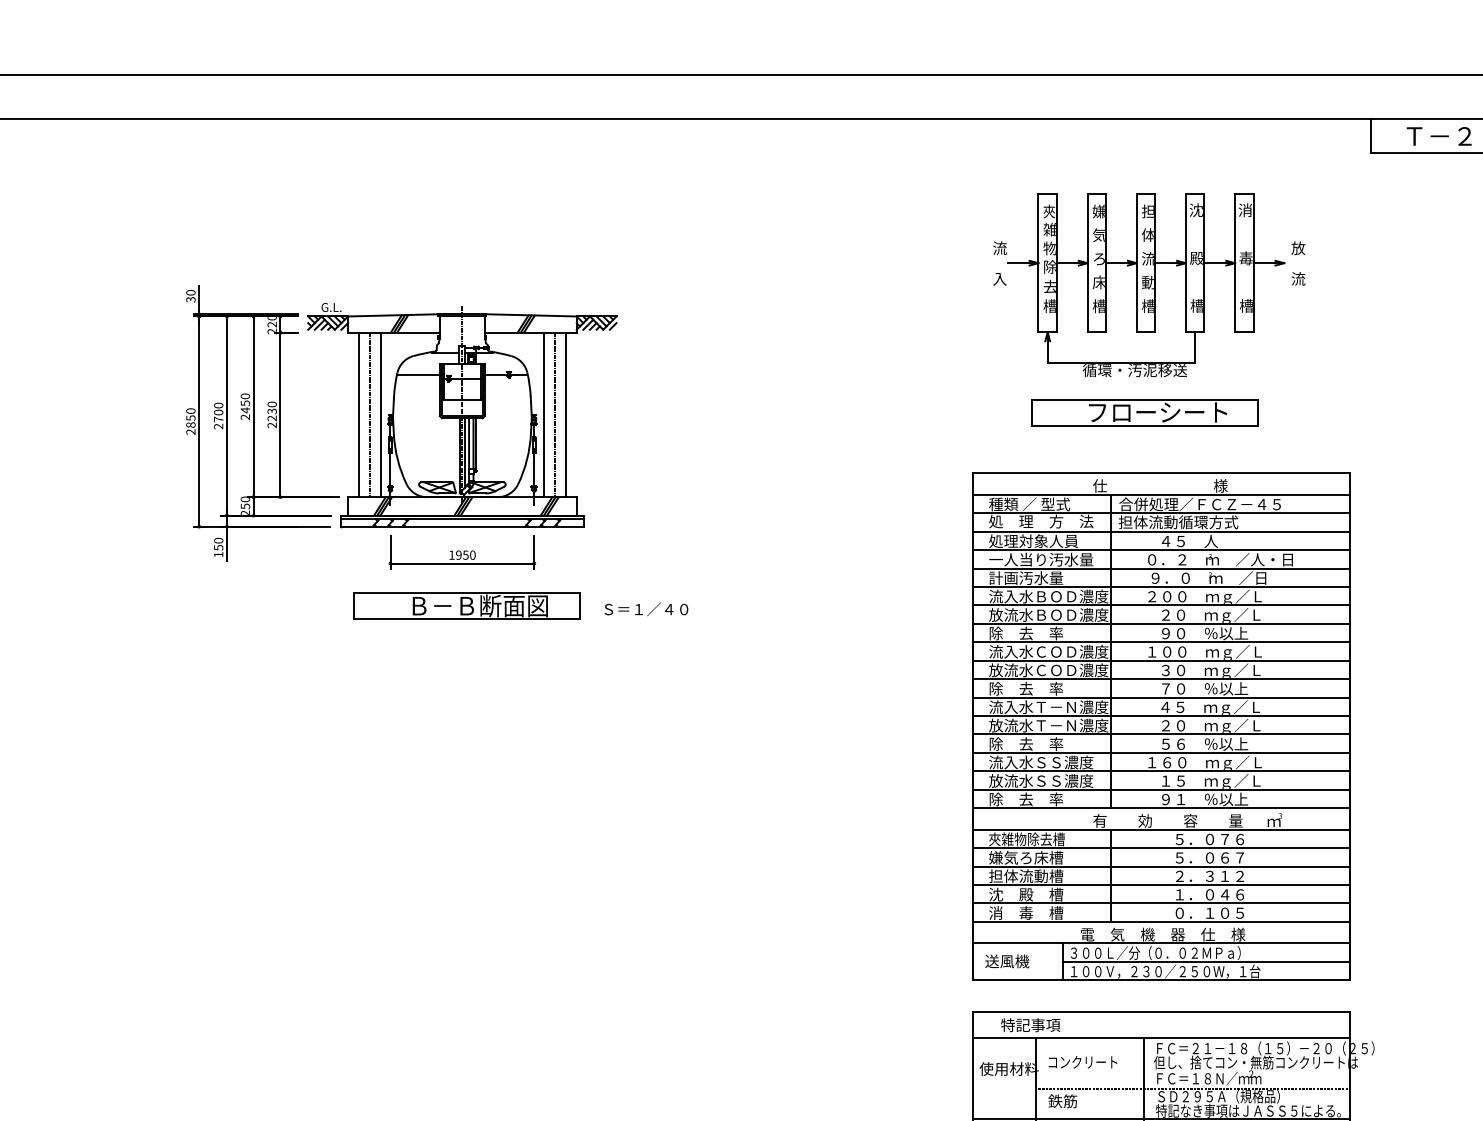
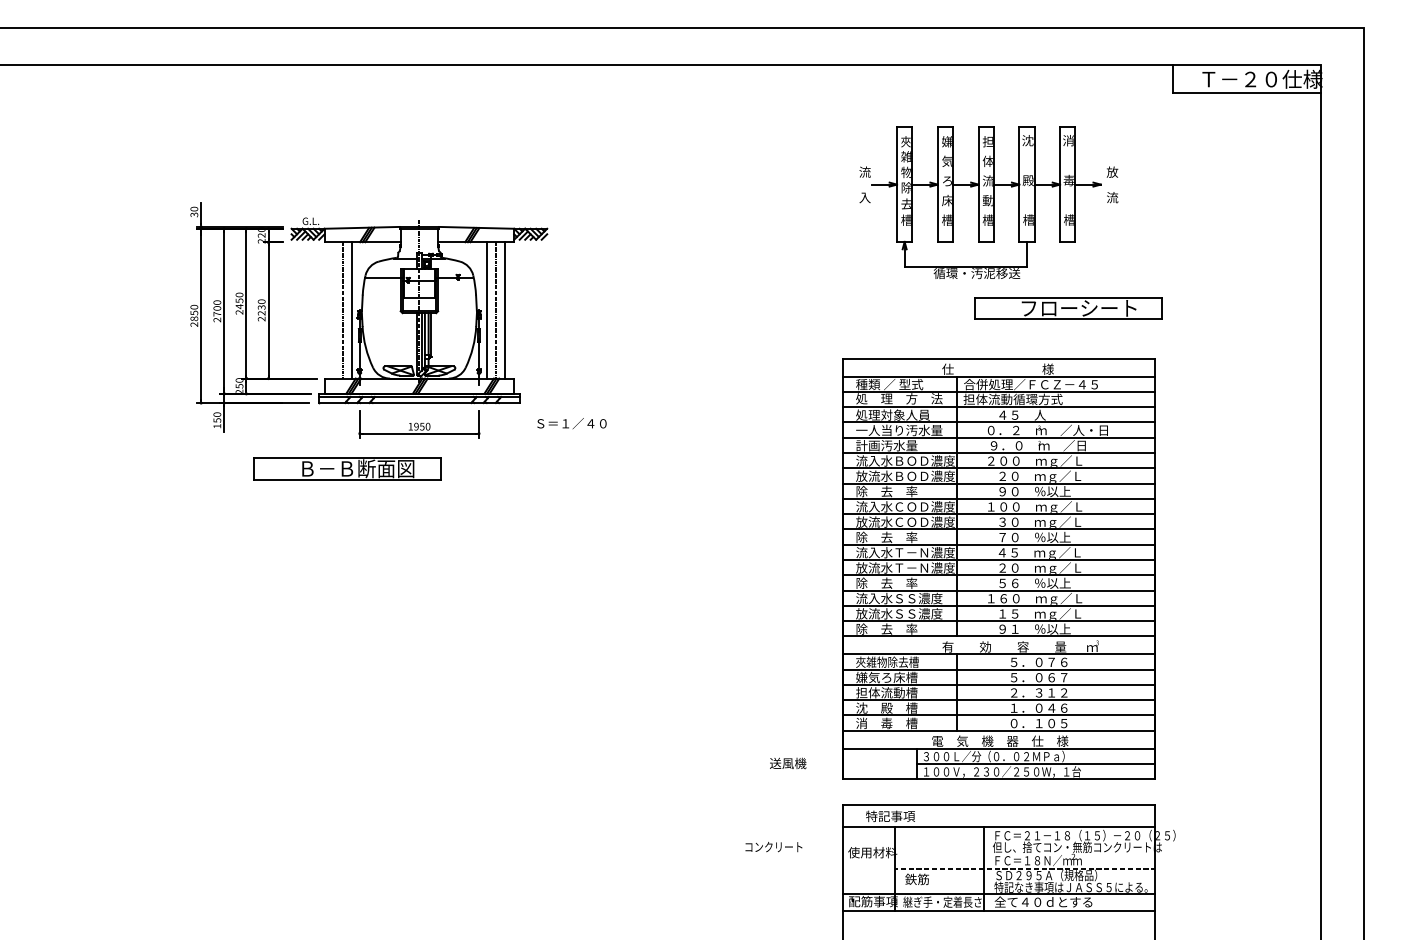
part: (1145, 412) -> (1068, 308), moved
line: (358, 415) -> (333, 310), removed
part: (467, 605) -> (347, 468), moved
text: (645, 609) -> (571, 423), moved
text: (1007, 961) -> (788, 763), moved
text: (1082, 1062) -> (773, 847), moved

